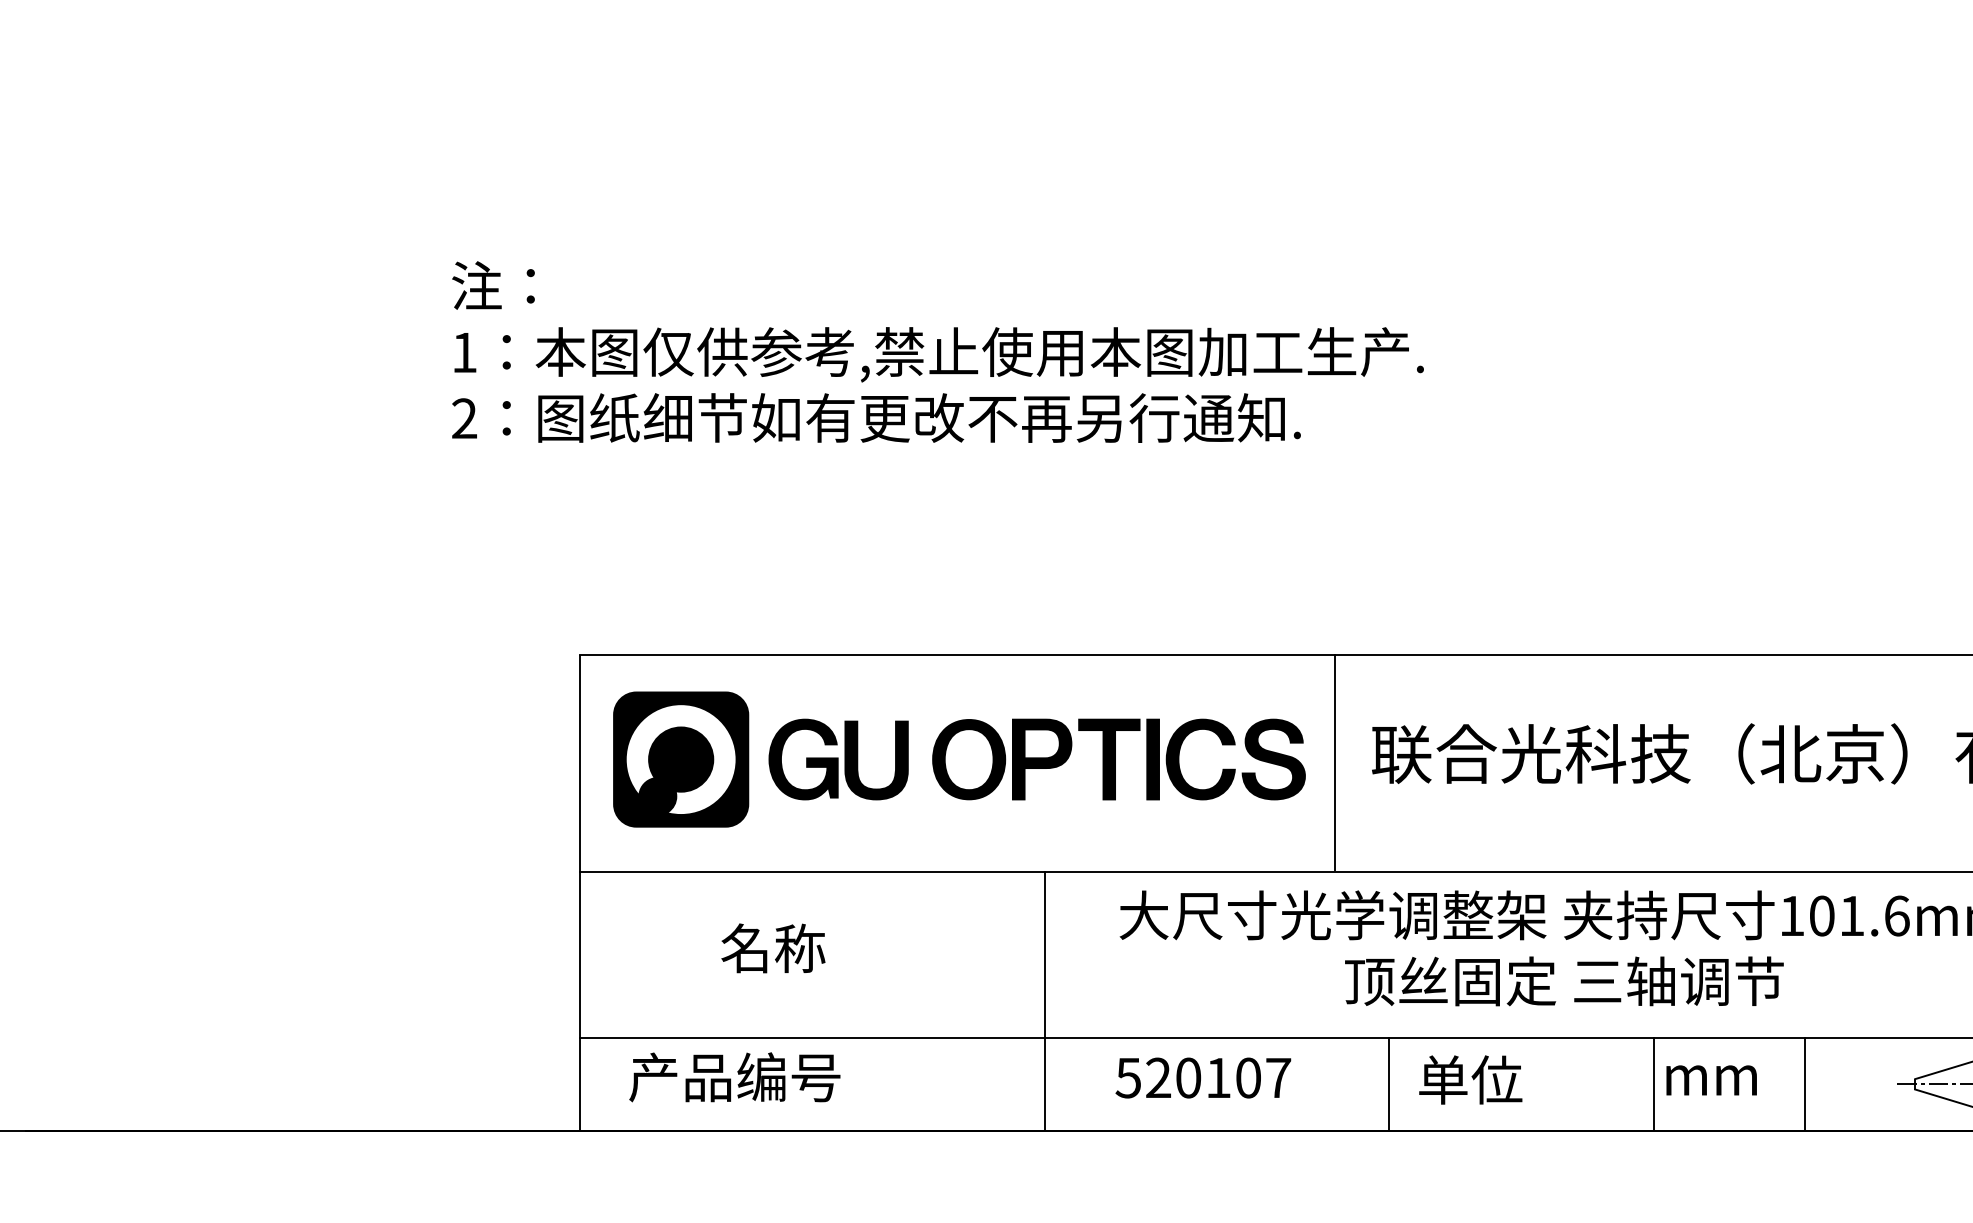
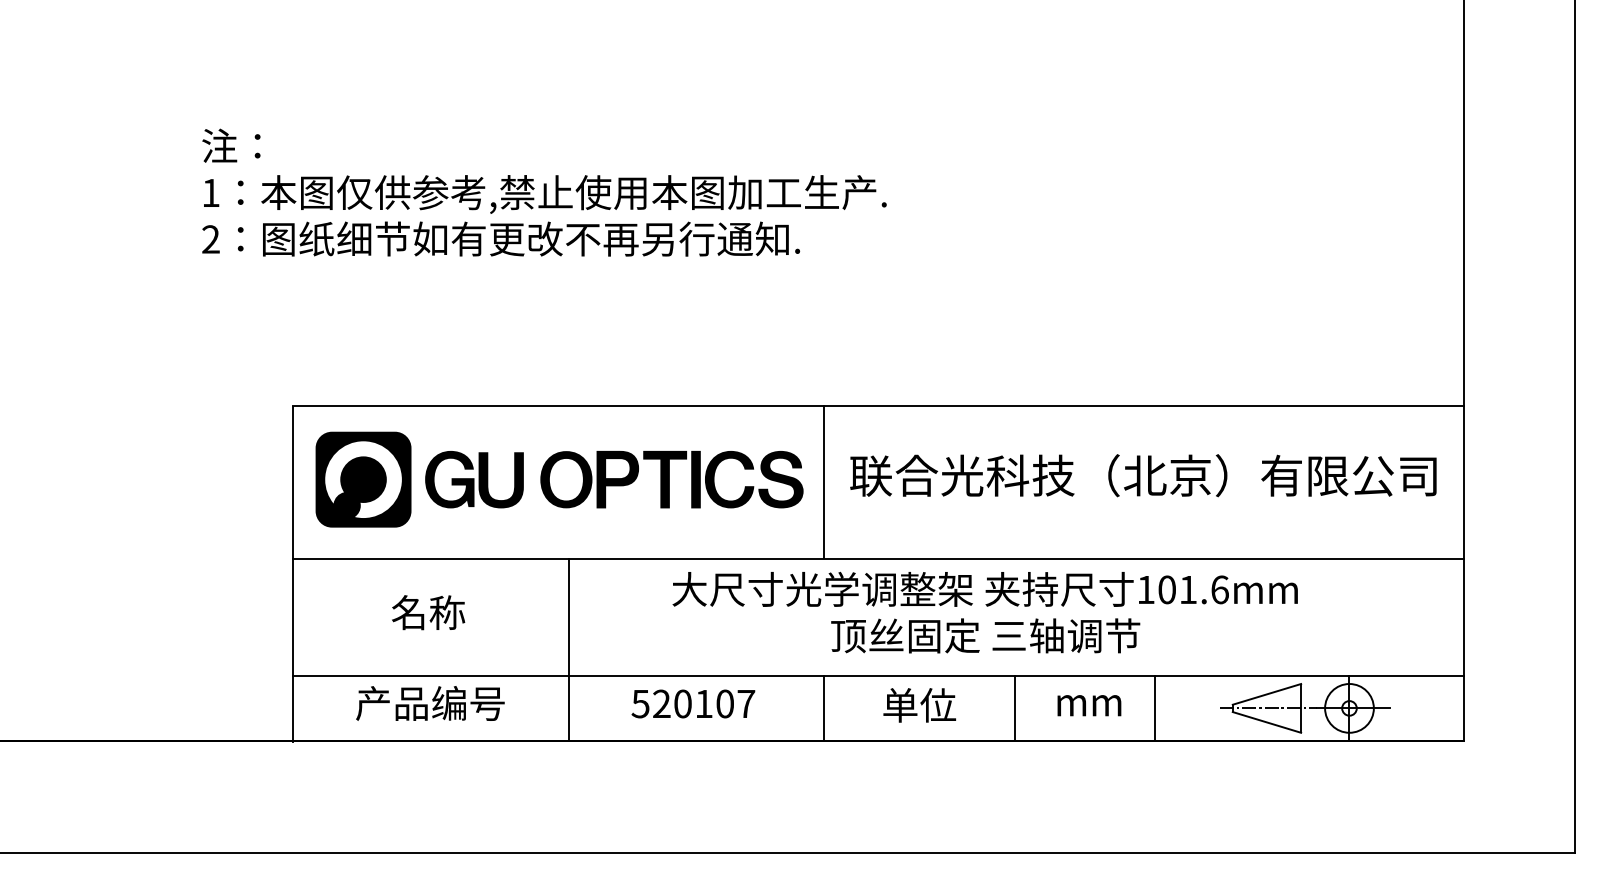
line: (1044, 1000) -> (568, 649), moved
text: (735, 1077) -> (430, 703), moved
text: (1203, 1077) -> (693, 703), moved
line: (1388, 1083) -> (823, 707), moved
line: (1653, 1083) -> (1014, 707), moved

